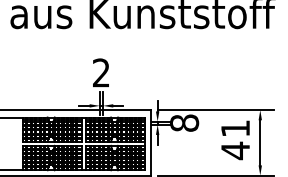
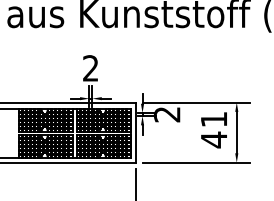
text: (184, 123) -> (167, 114), 8 -> 2

